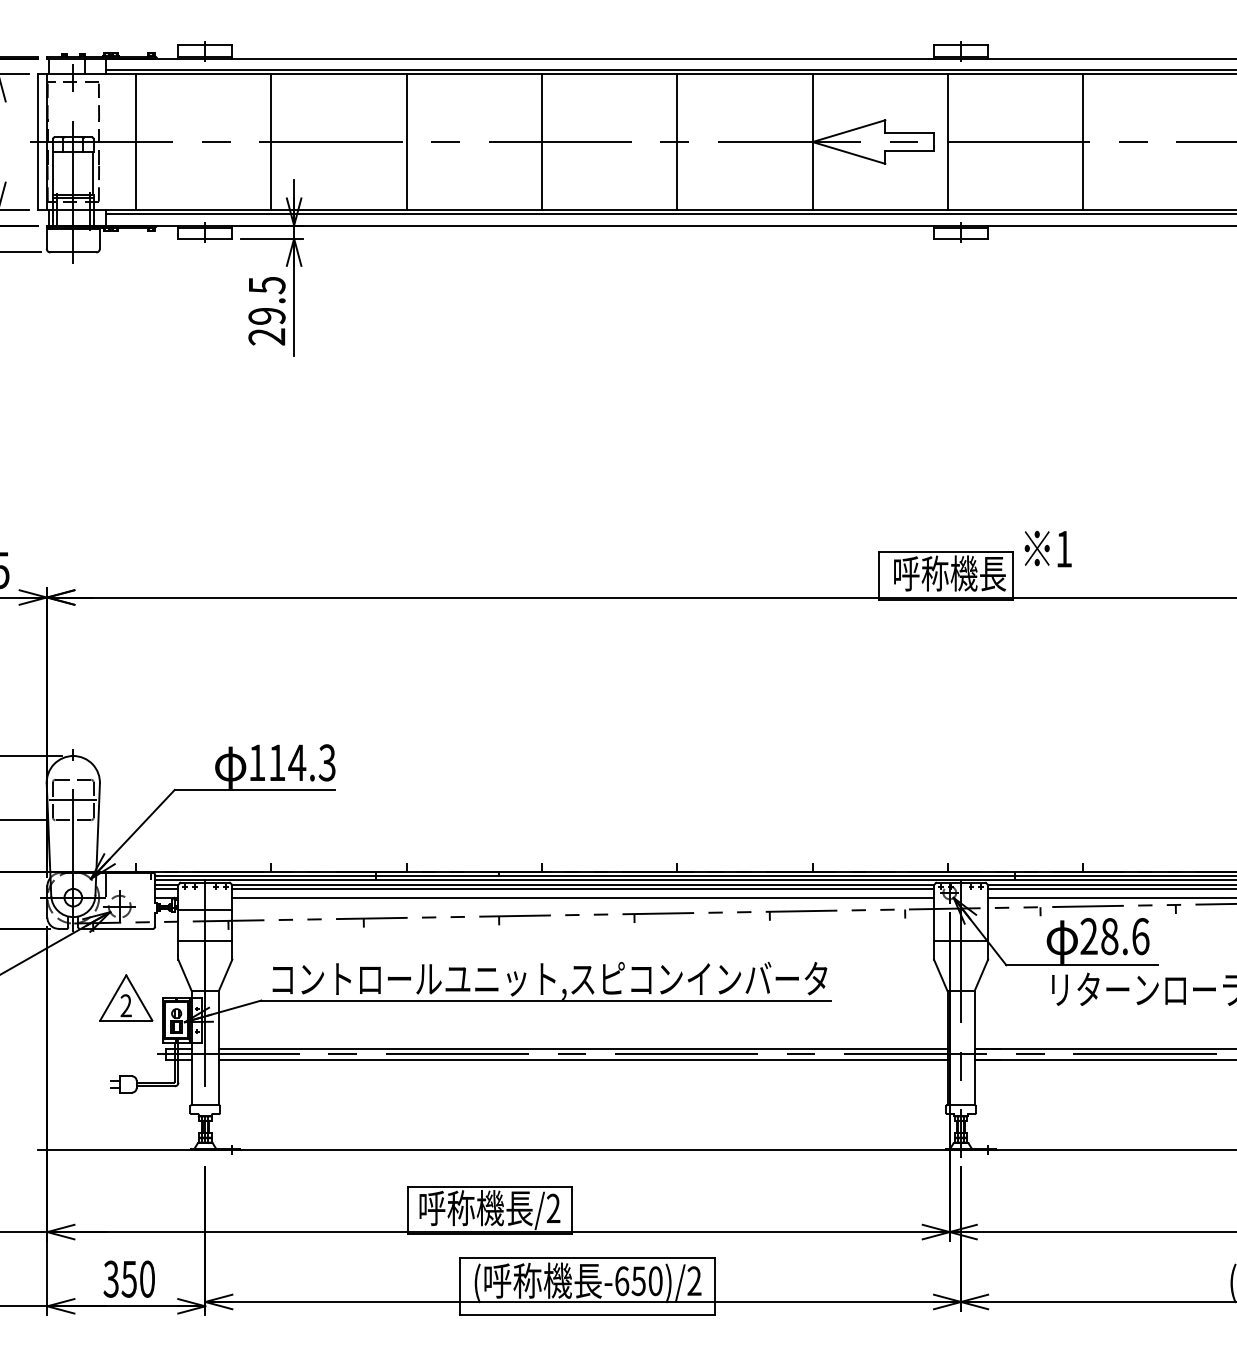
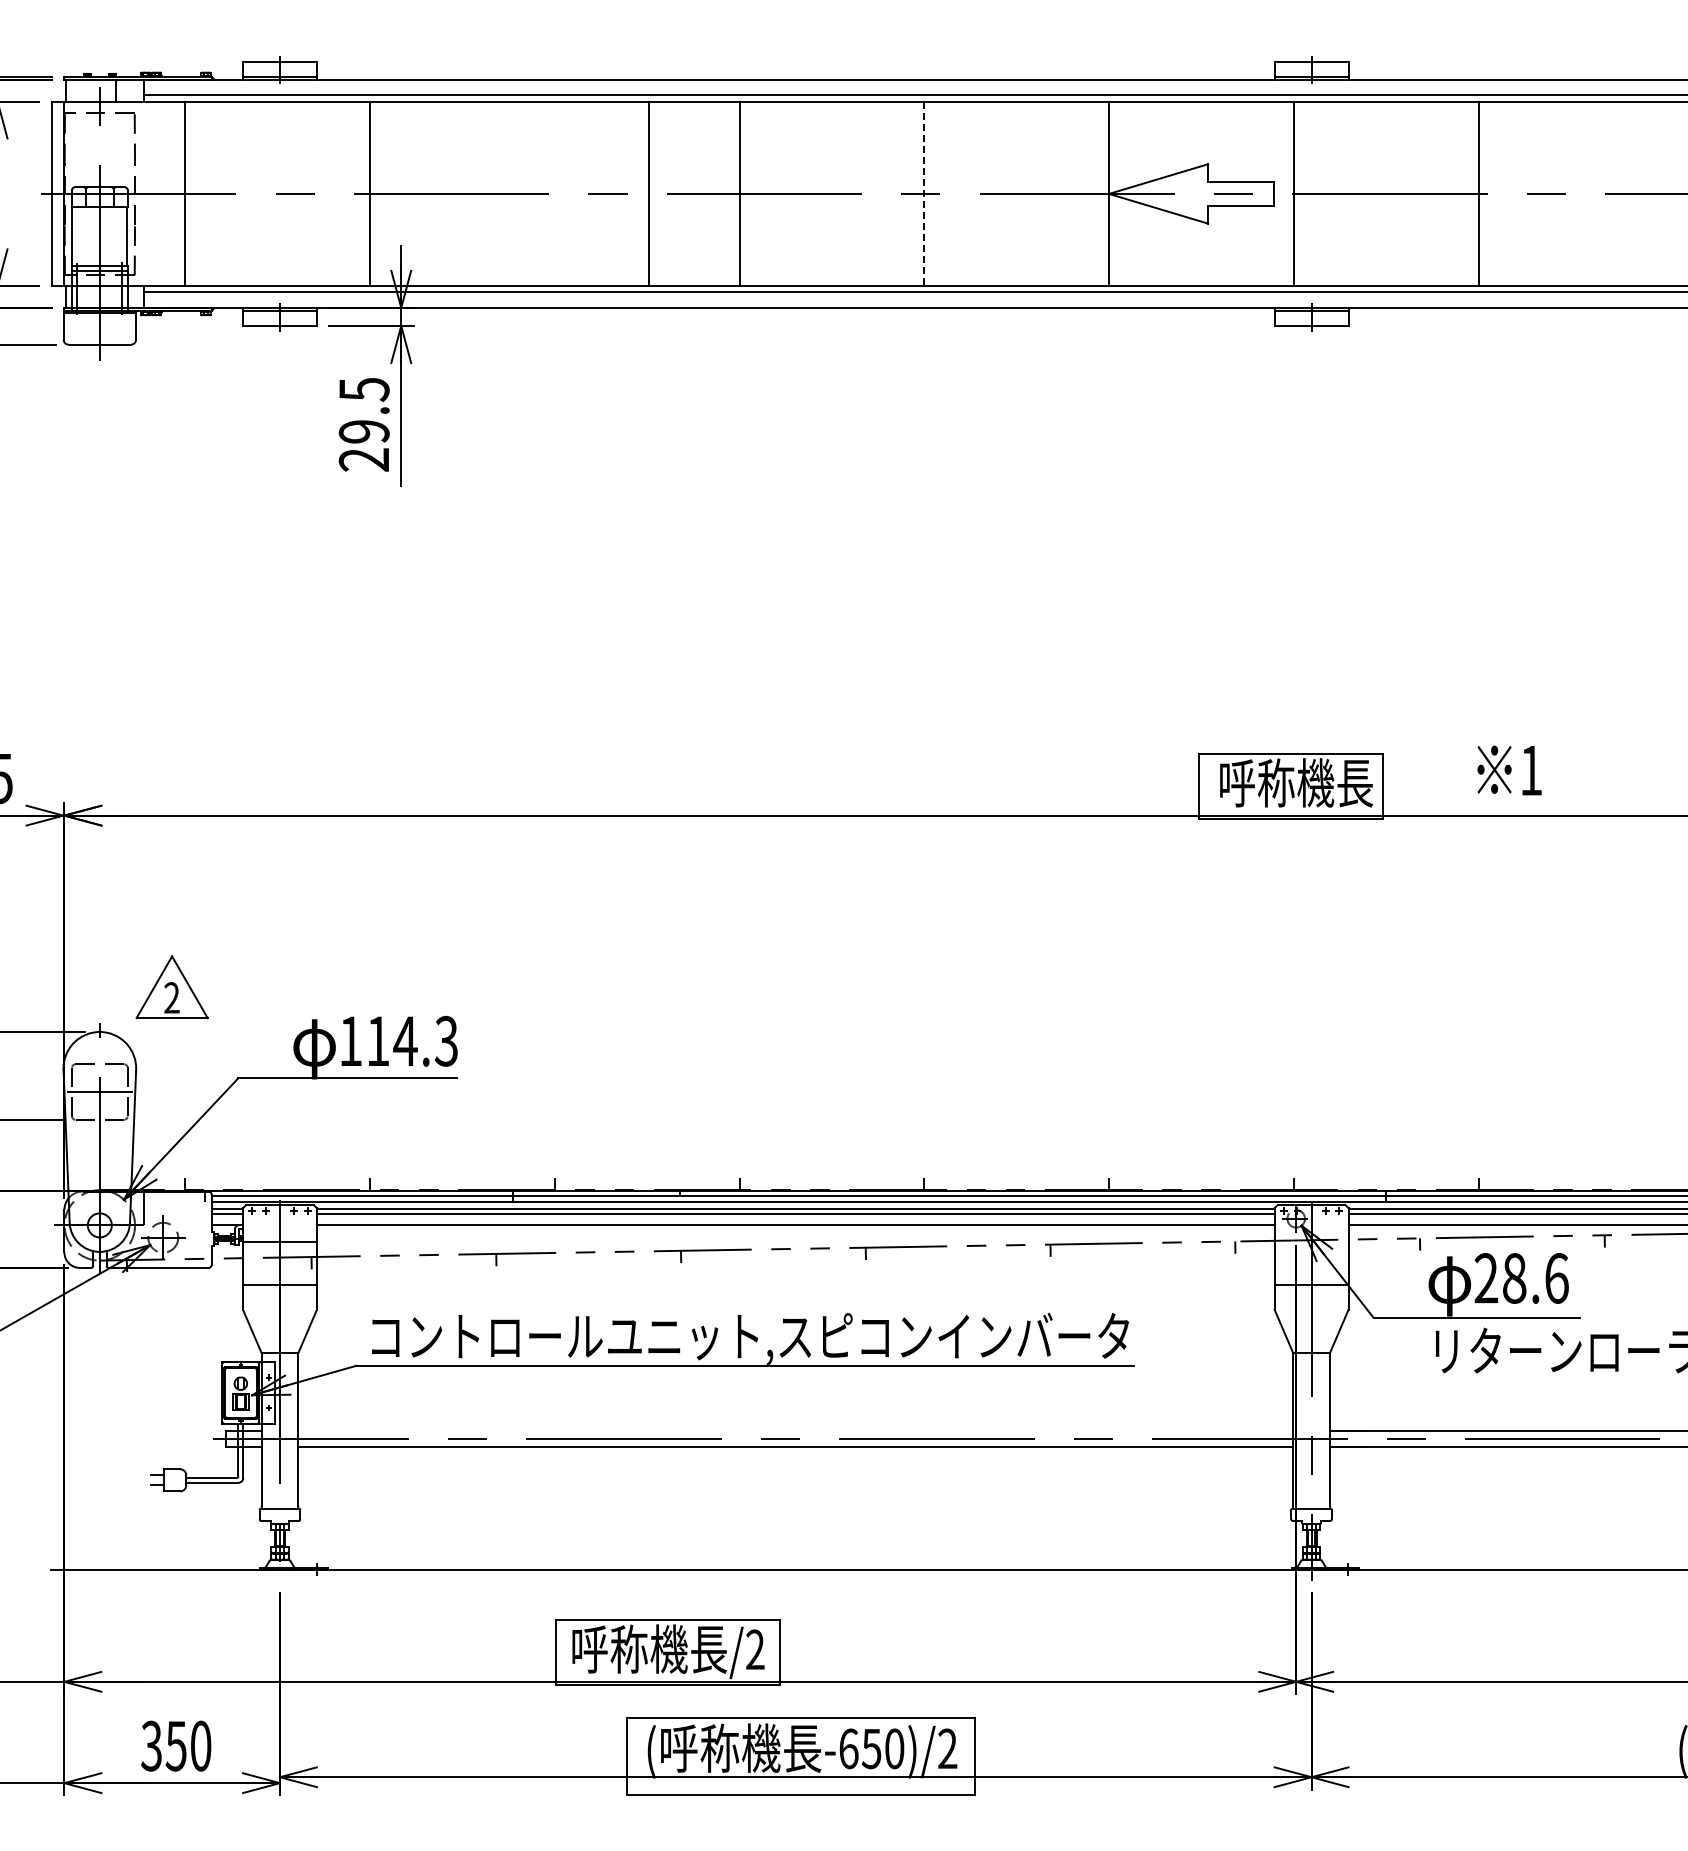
line: (406, 141) -> (648, 193), moved
line: (677, 142) -> (924, 194), solid -> dashed
text: (1048, 549) -> (1509, 770), moved
part: (125, 998) -> (171, 987), moved
line: (582, 1048) -> (795, 1431), removed

